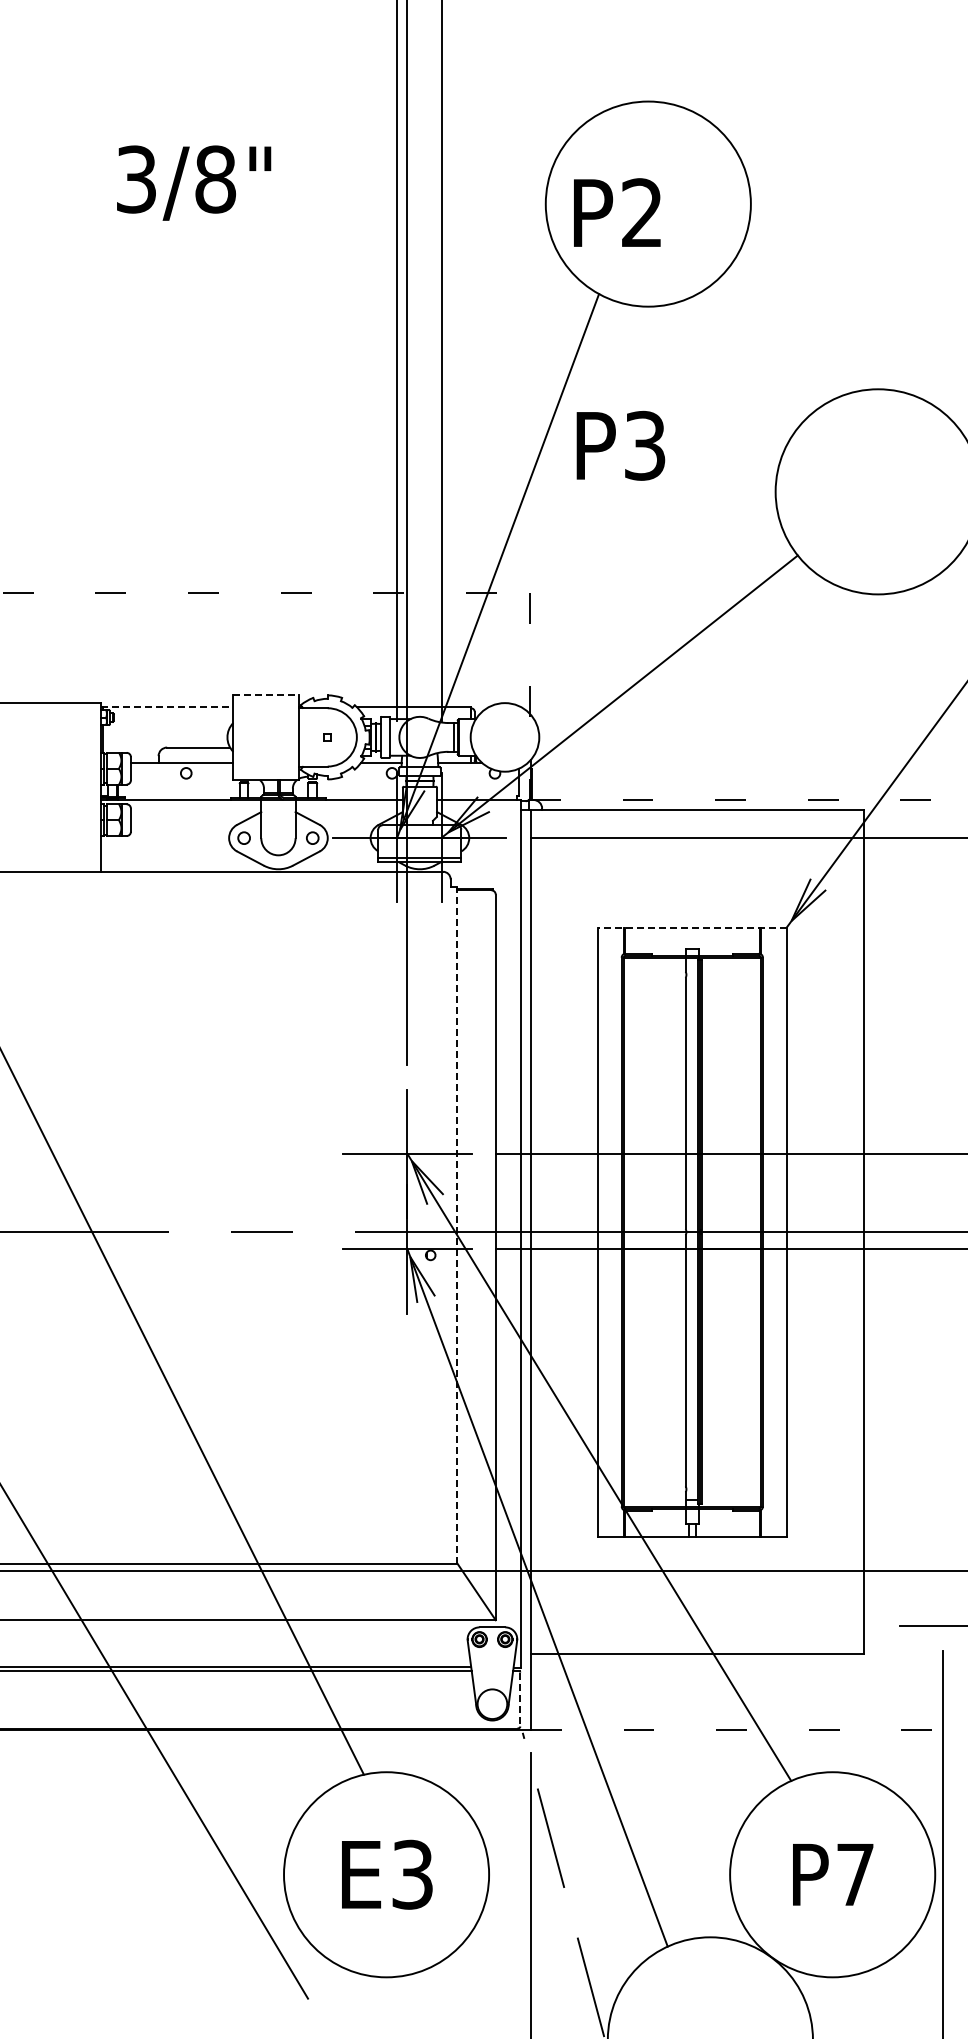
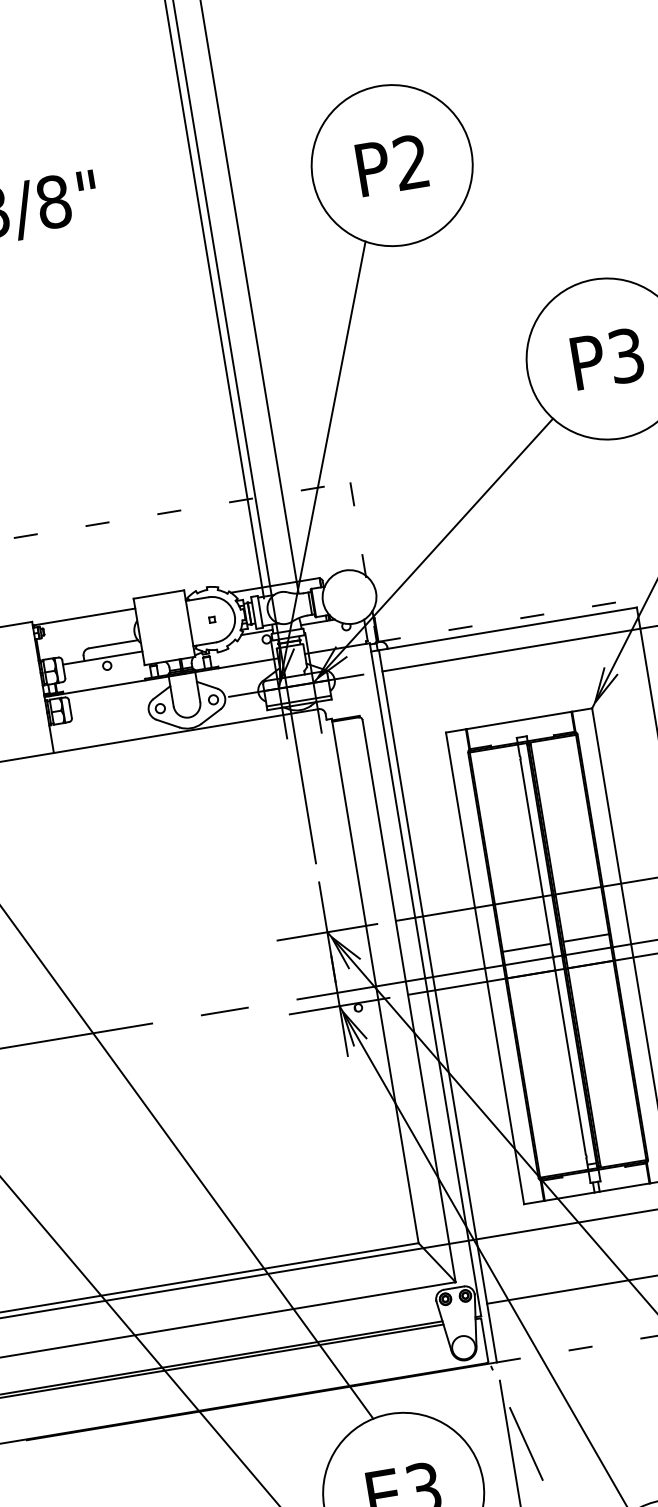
text: (617, 212) -> (392, 165), moved
text: (620, 445) -> (607, 358), moved
line: (266, 694) -> (159, 594), dashed -> solid
line: (167, 707) -> (84, 617), dashed -> solid
line: (691, 927) -> (518, 720), dashed -> solid
line: (654, 1214) -> (526, 947), added
line: (731, 1214) -> (586, 937), added
line: (457, 1224) -> (375, 980), dashed -> solid
line: (520, 1699) -> (484, 1340), dashed -> solid

